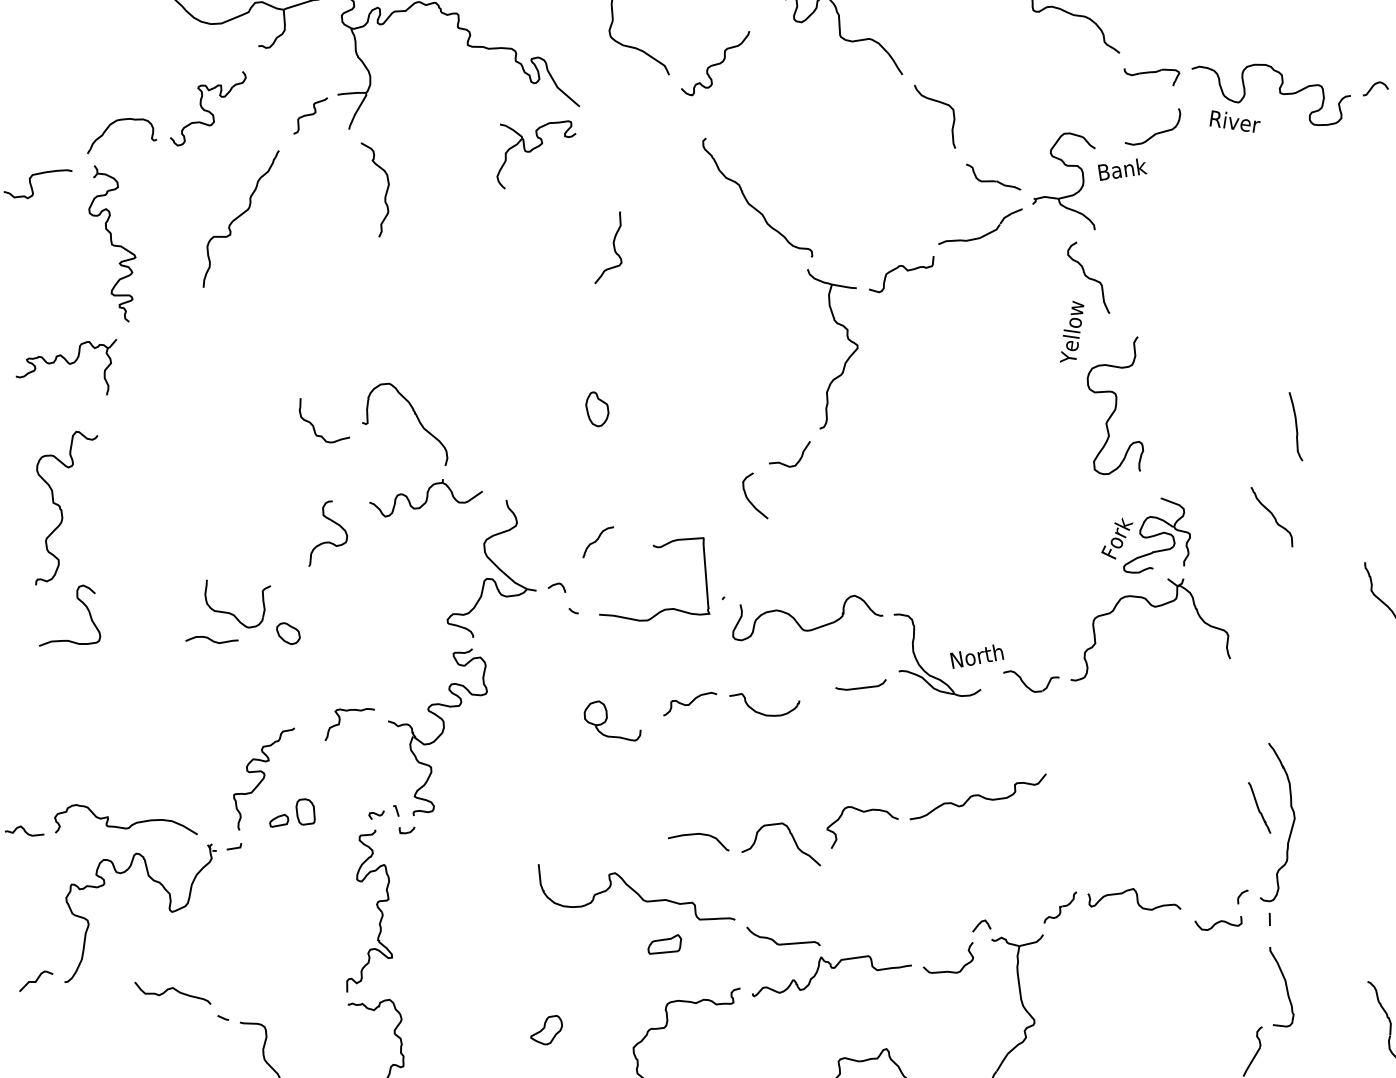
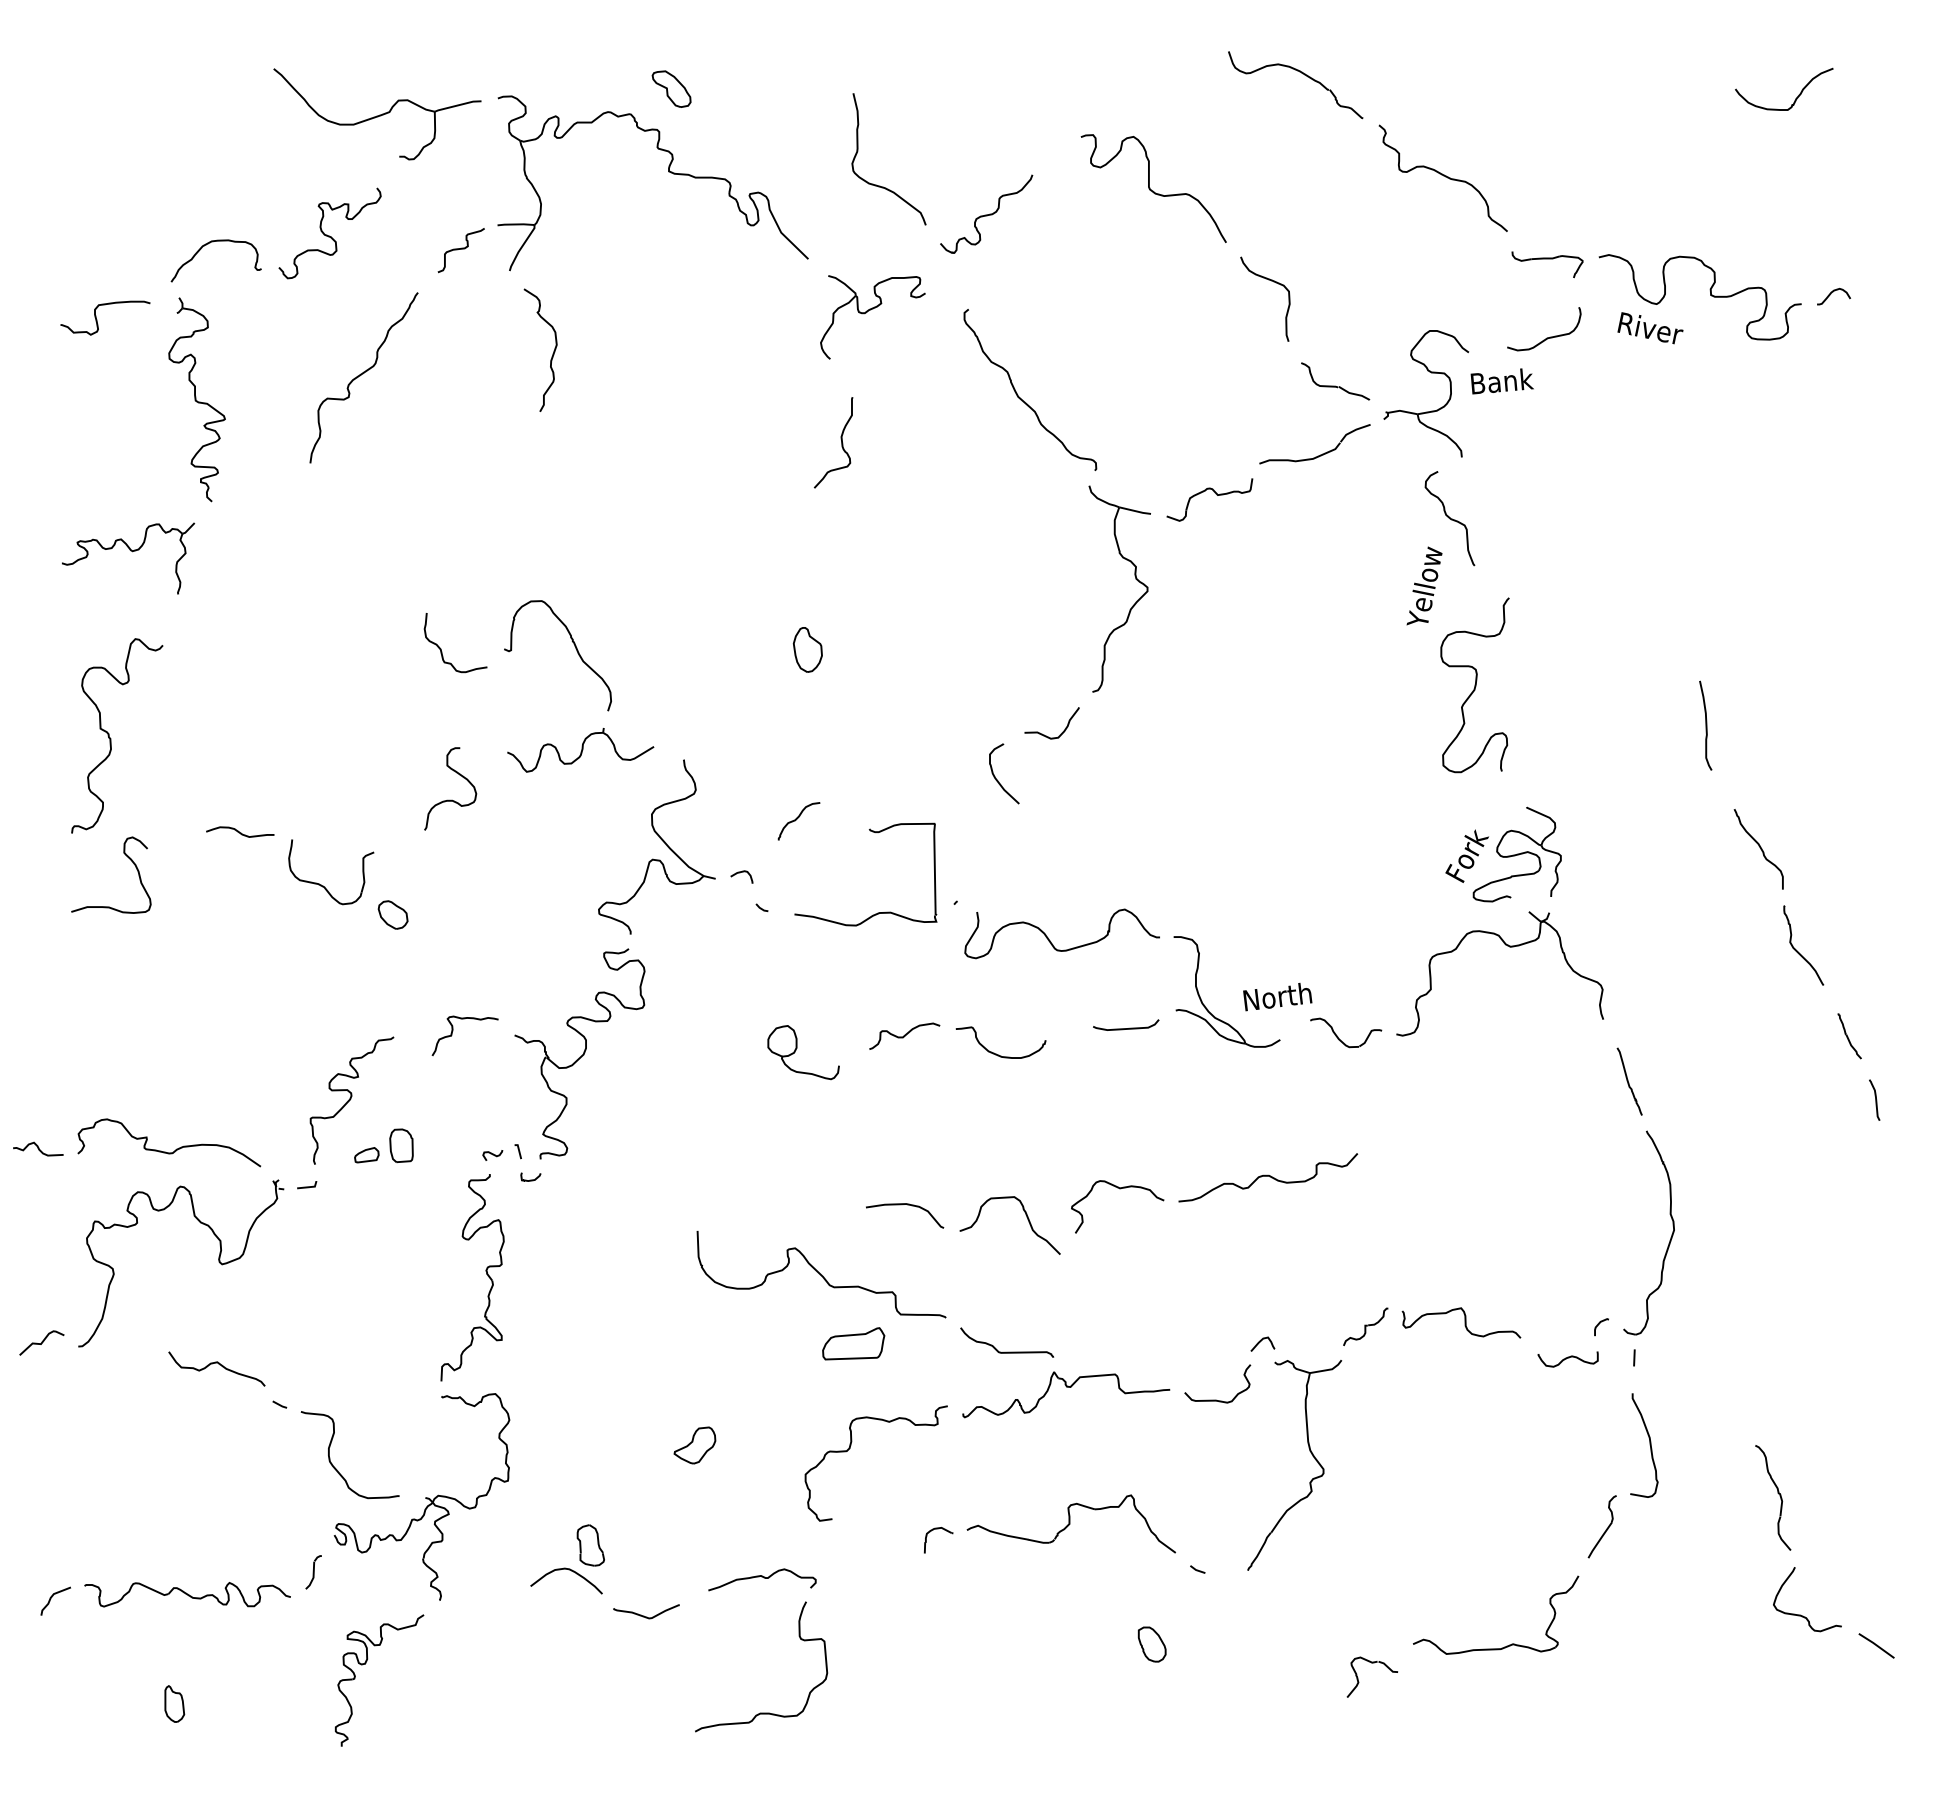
part: (532, 151) -> (867, 312), moved
curve: (1273, 517) -> (1760, 849), moved
curve: (211, 639) -> (239, 831), moved
curve: (1258, 807) -> (1628, 1081), moved
part: (664, 944) -> (853, 1343), size x1.43

